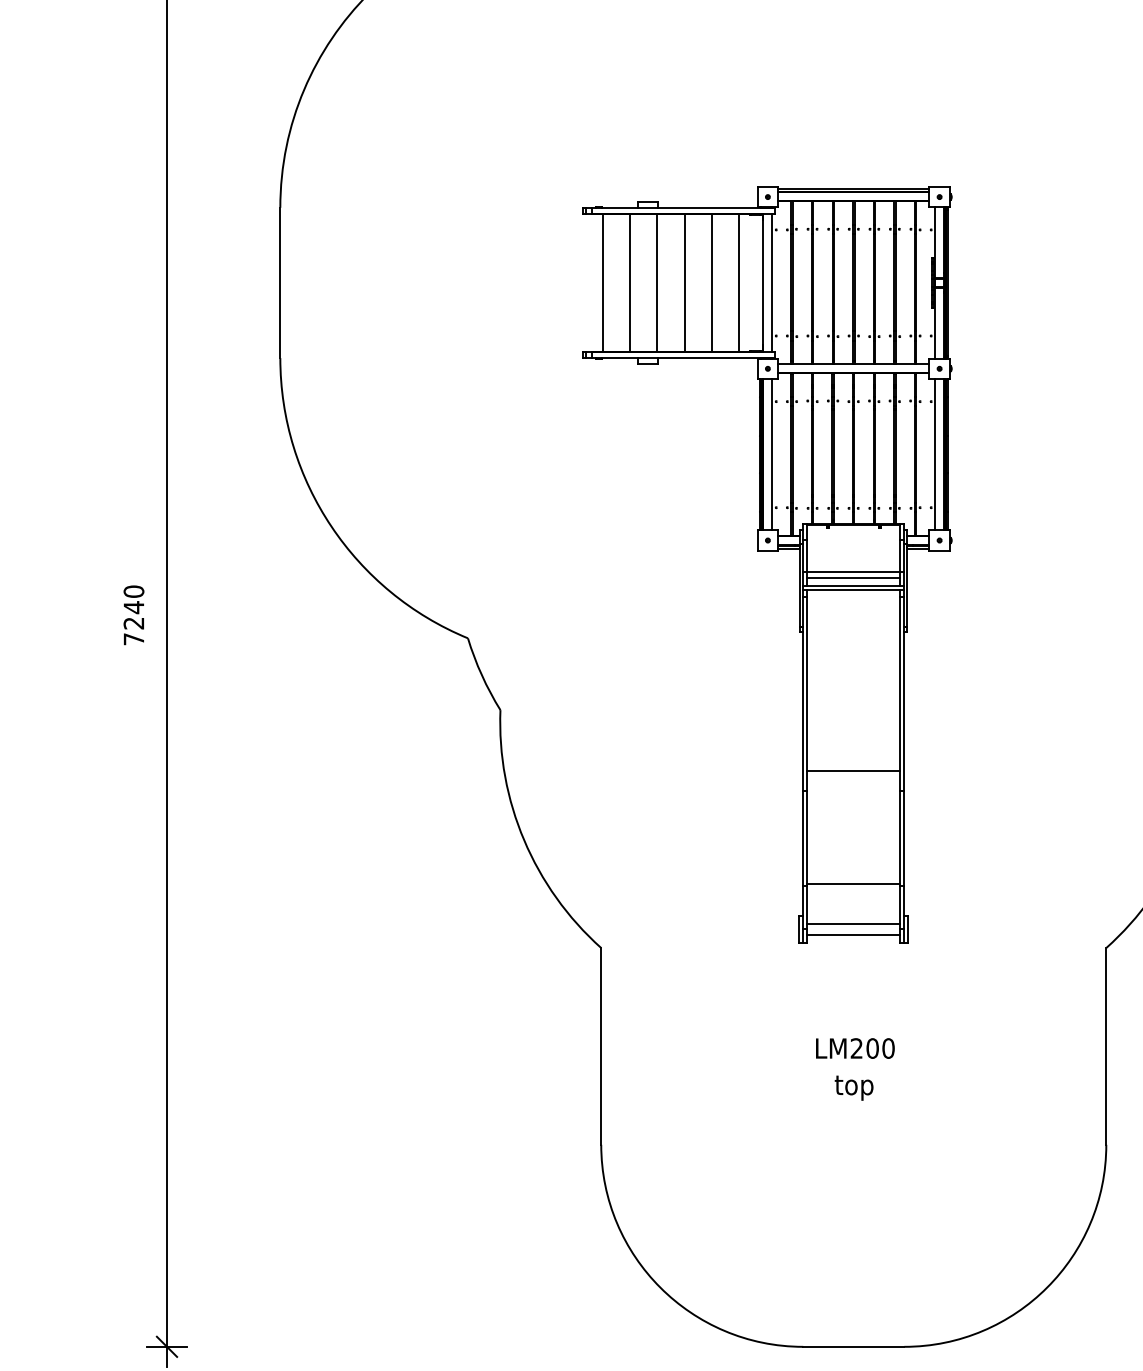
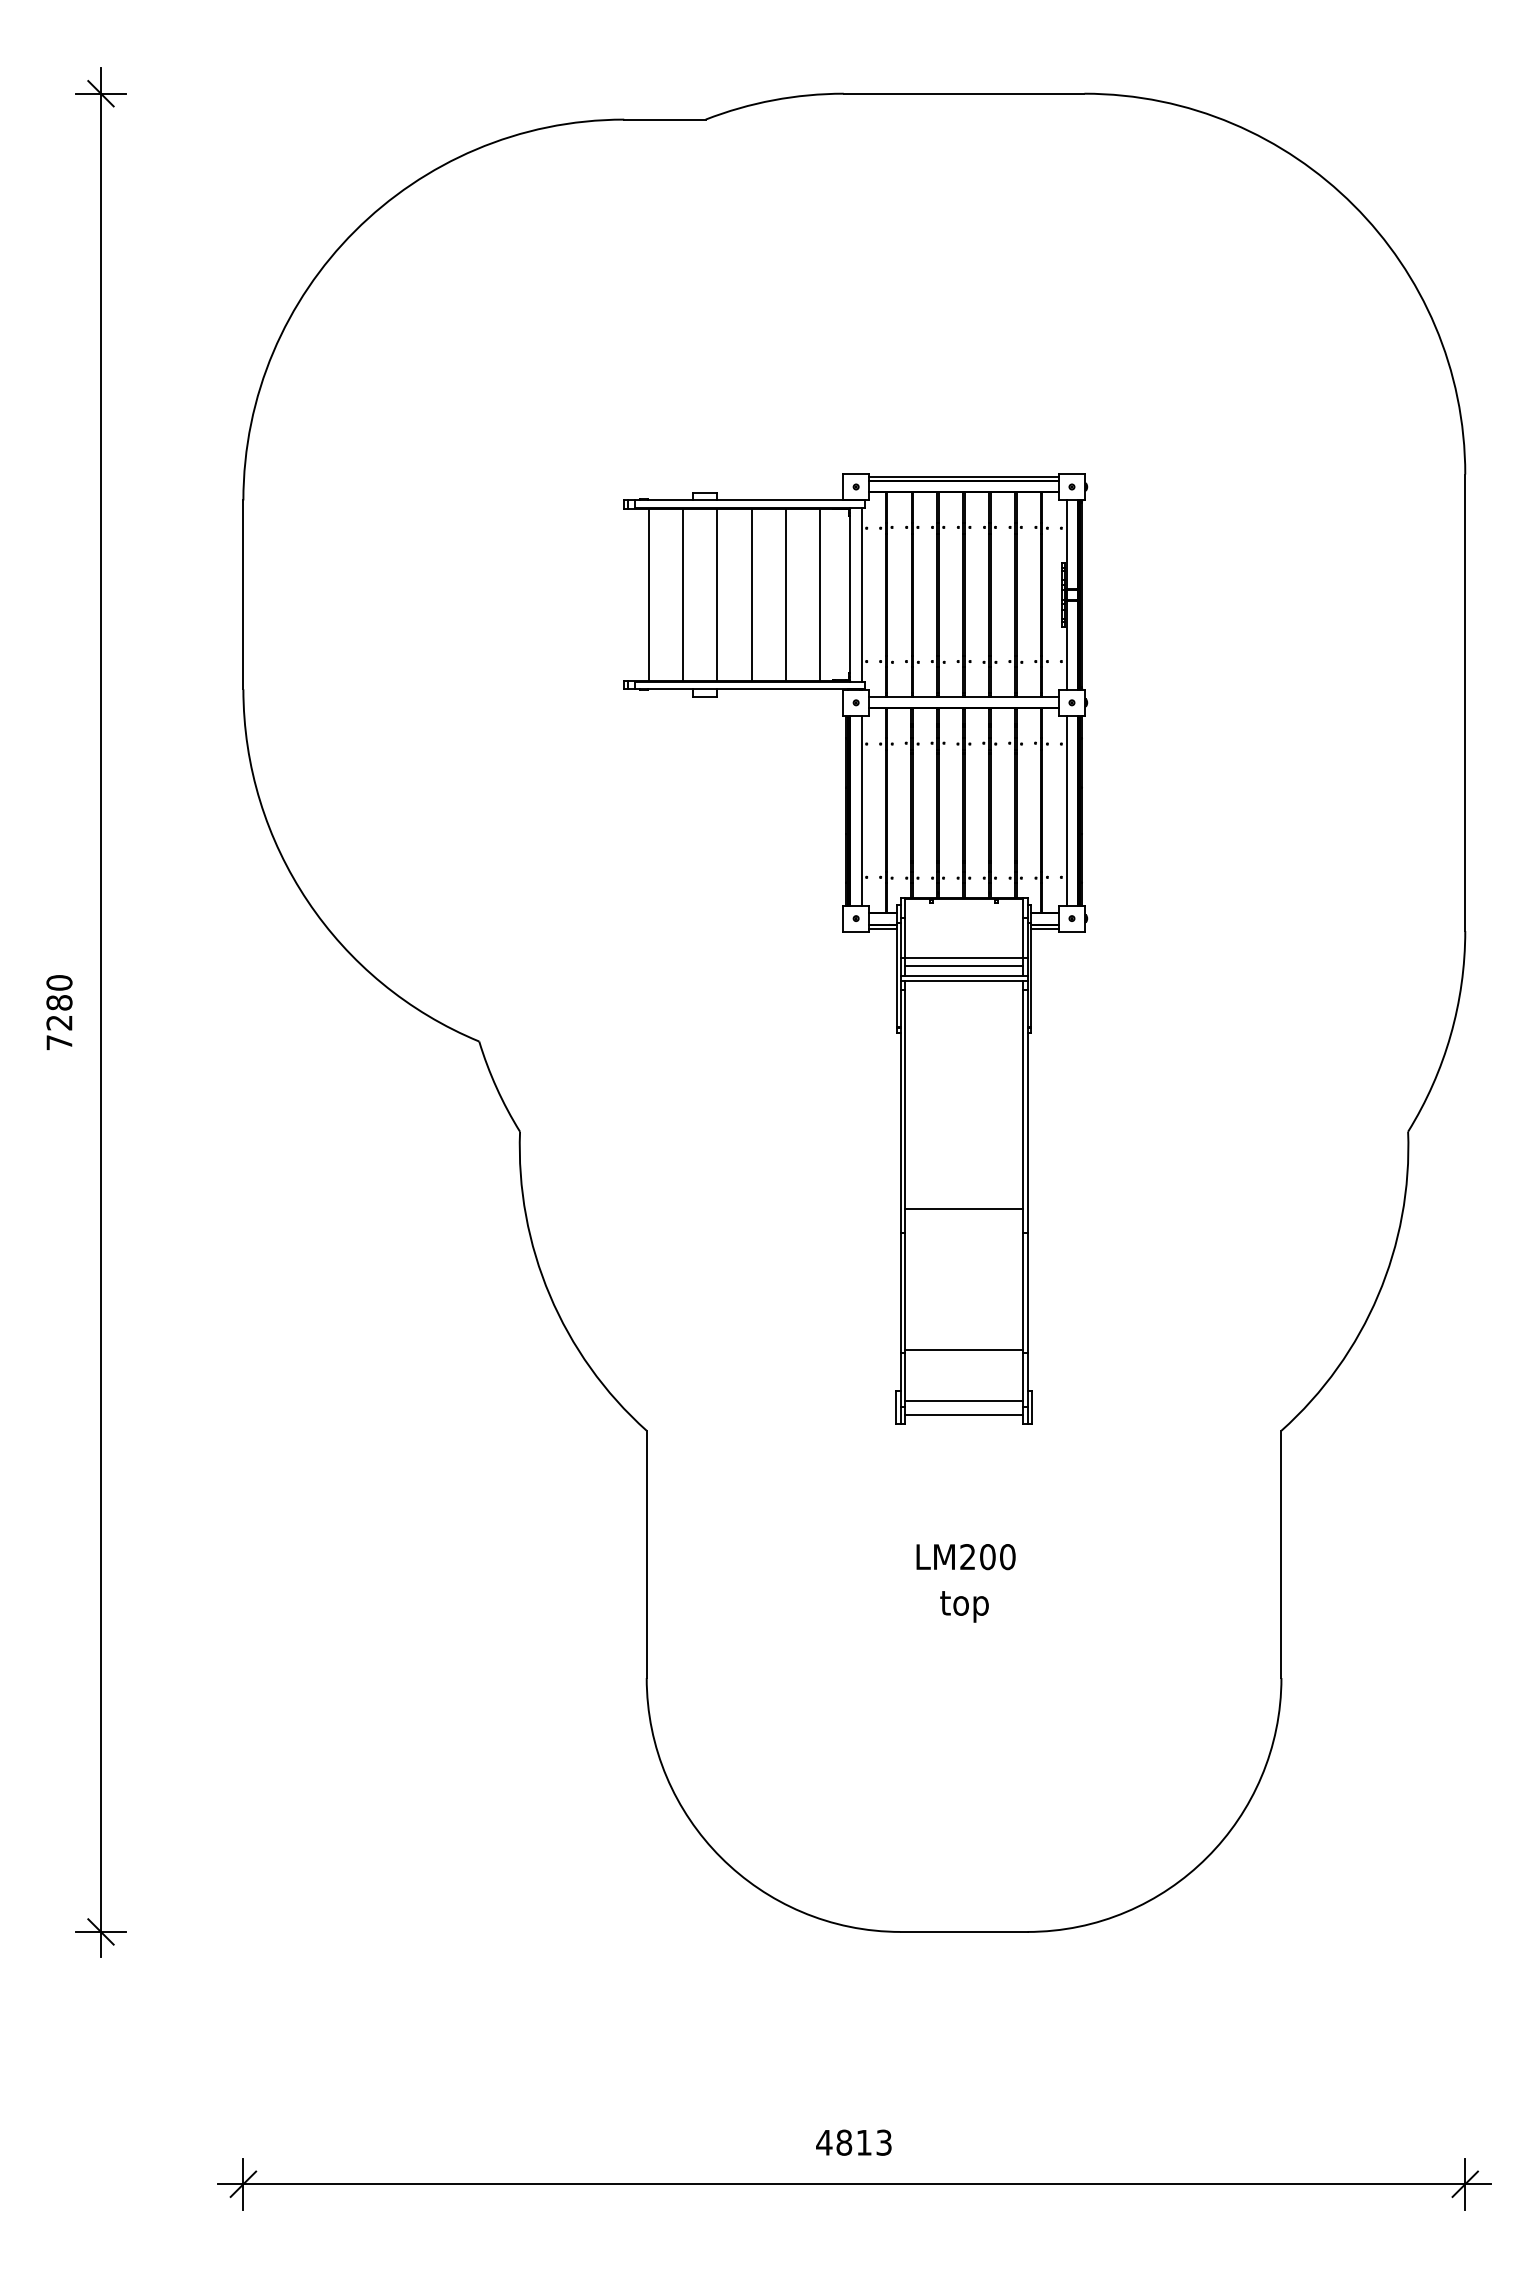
text: (134, 607) -> (59, 1002), 7240 -> 7280

